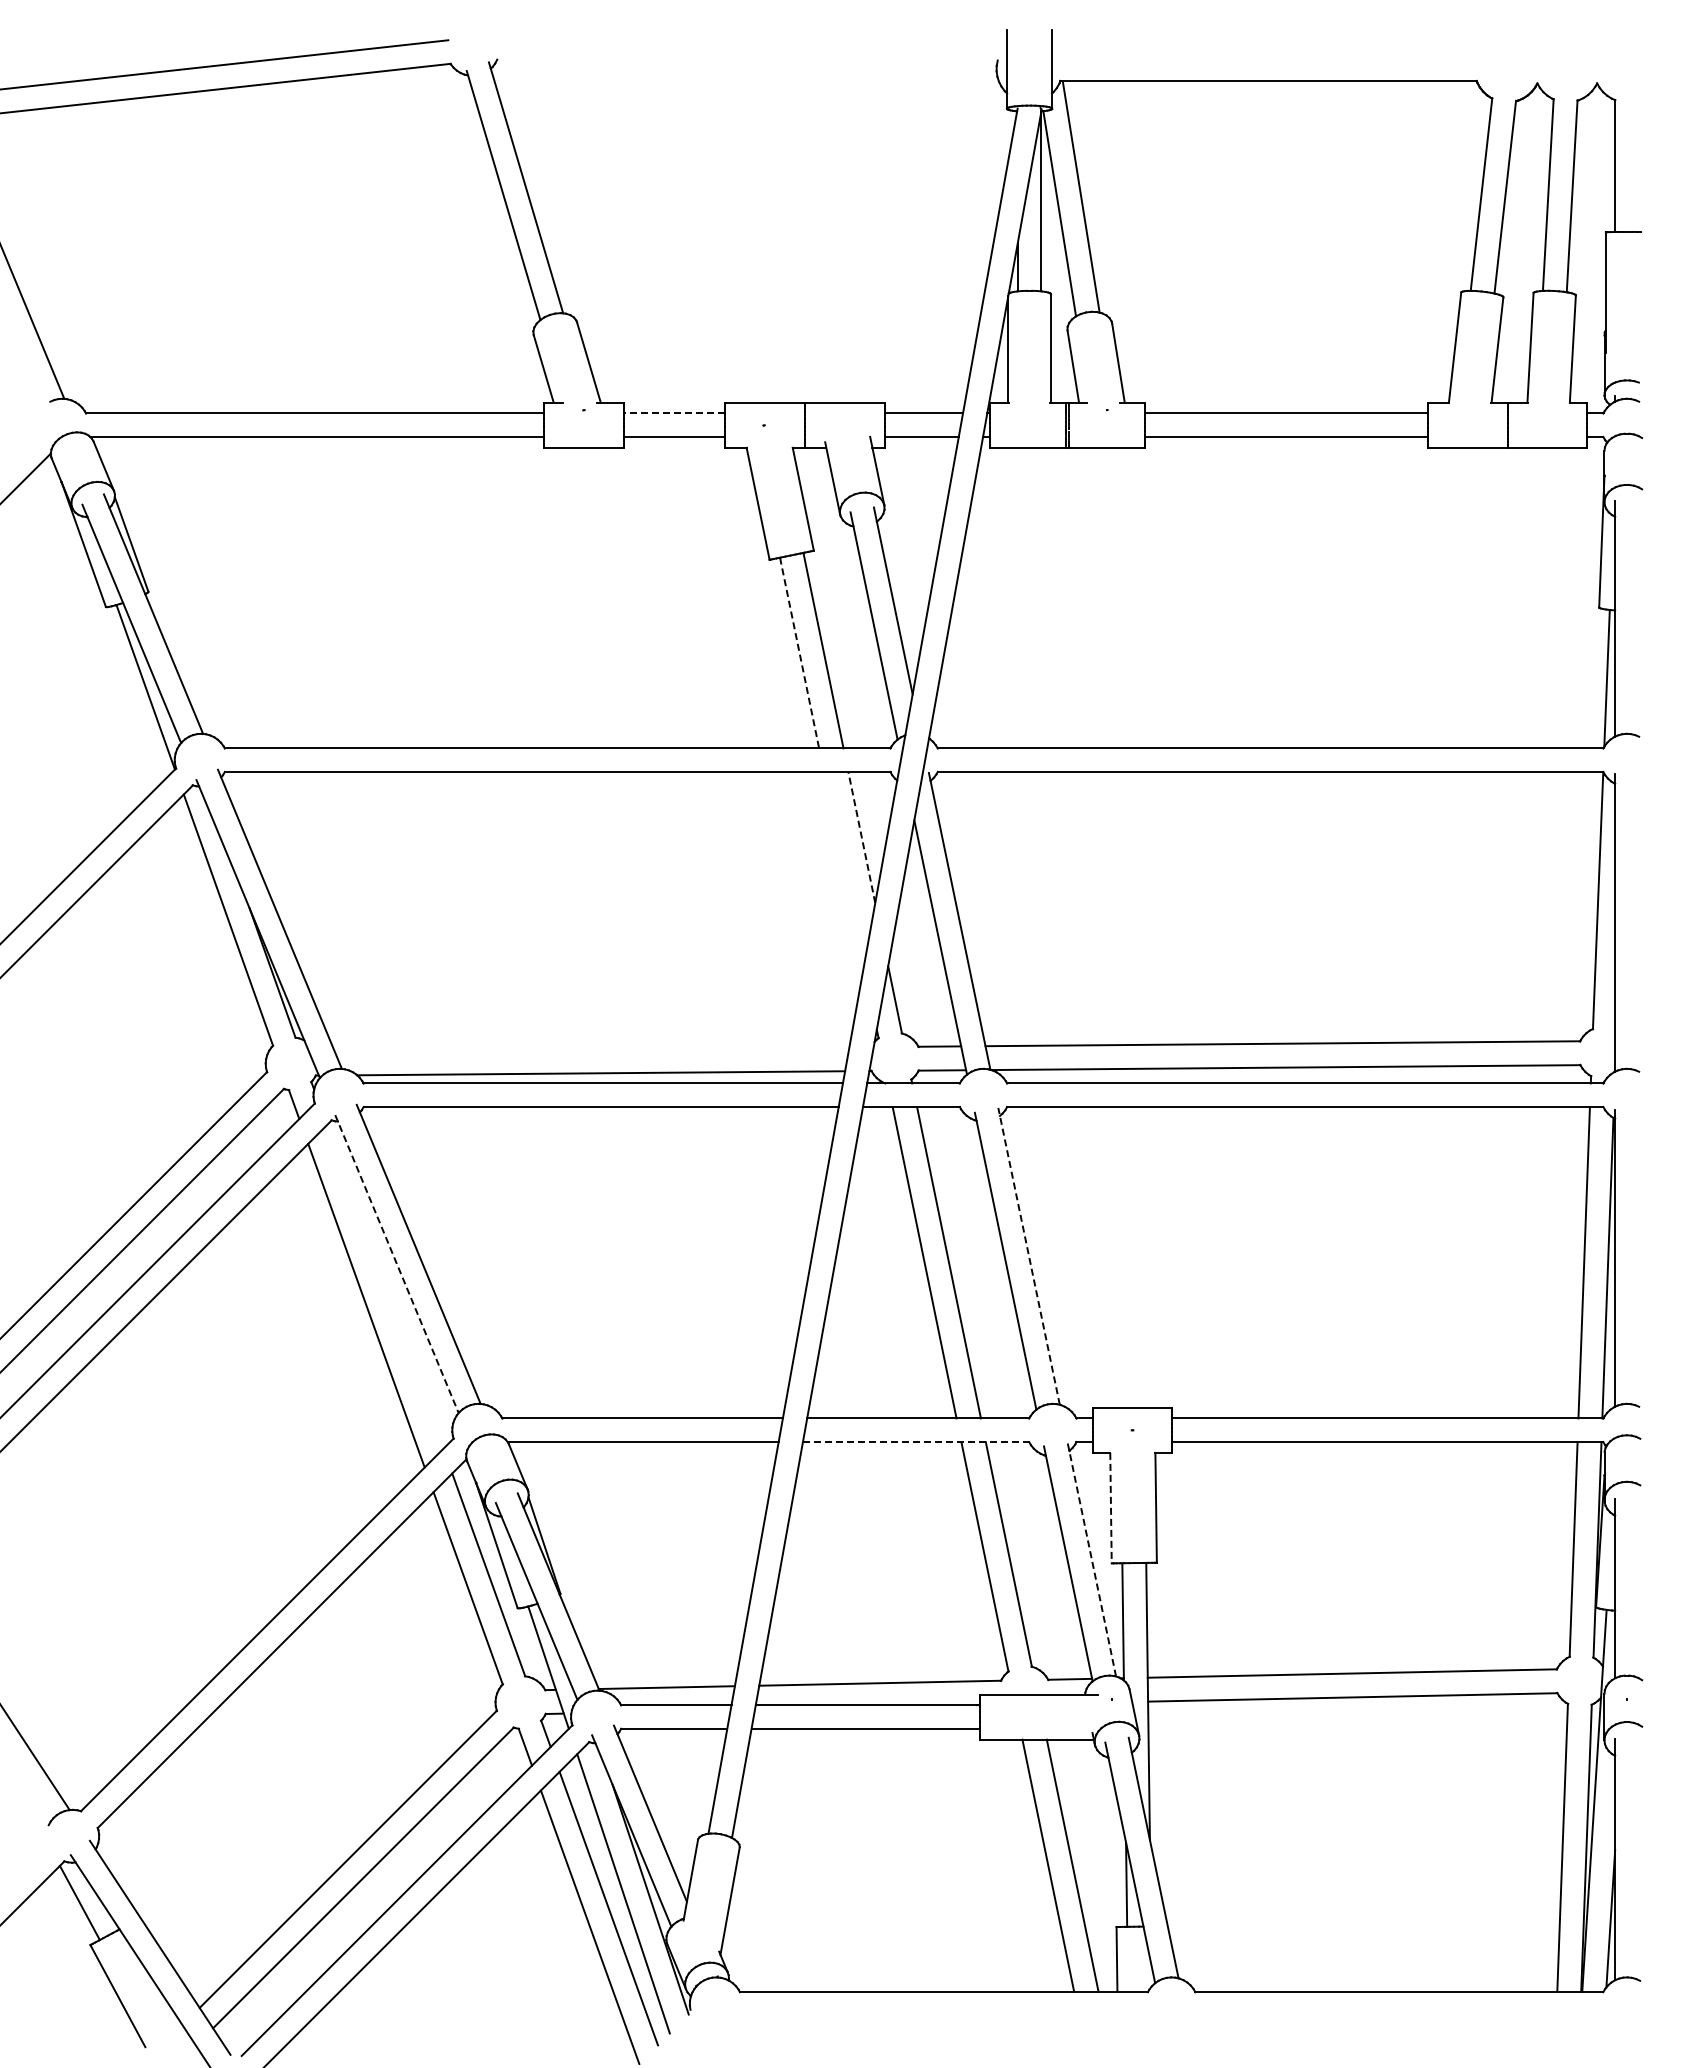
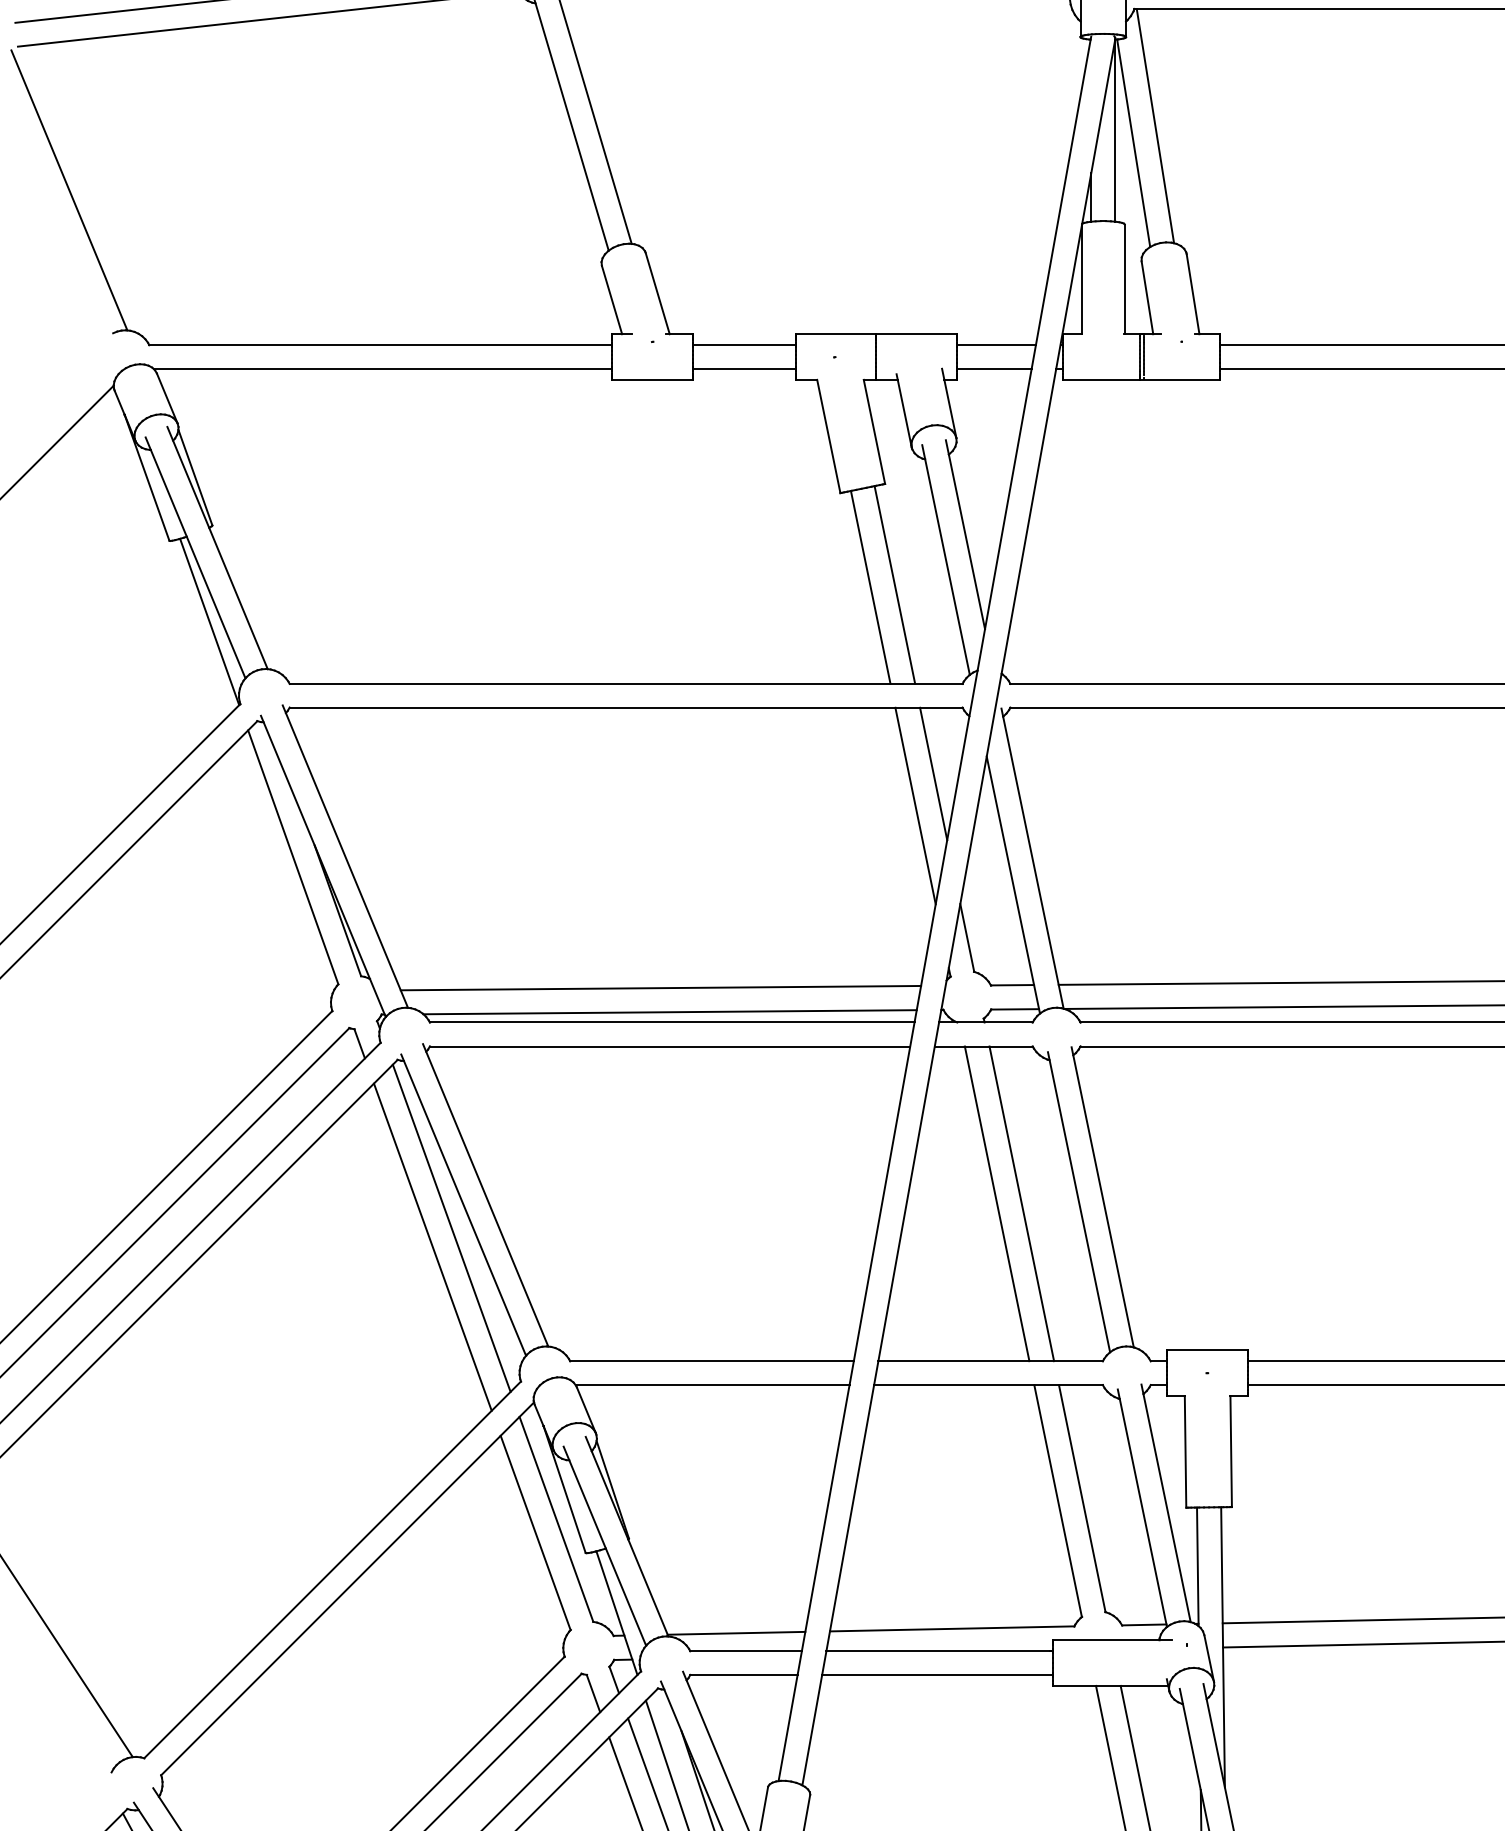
line: (674, 413) -> (744, 345), dashed -> solid
line: (799, 653) -> (870, 587), dashed -> solid
line: (861, 837) -> (933, 773), dashed -> solid
line: (843, 869) -> (915, 806), added
line: (591, 1049) -> (660, 988), added
line: (1029, 1256) -> (1103, 1197), dashed -> solid
line: (397, 1264) -> (464, 1205), dashed -> solid
line: (384, 1286) -> (451, 1227), added
line: (916, 1442) -> (988, 1385), dashed -> solid
line: (1111, 1508) -> (1186, 1452), dashed -> solid
line: (1091, 1559) -> (1165, 1503), dashed -> solid

